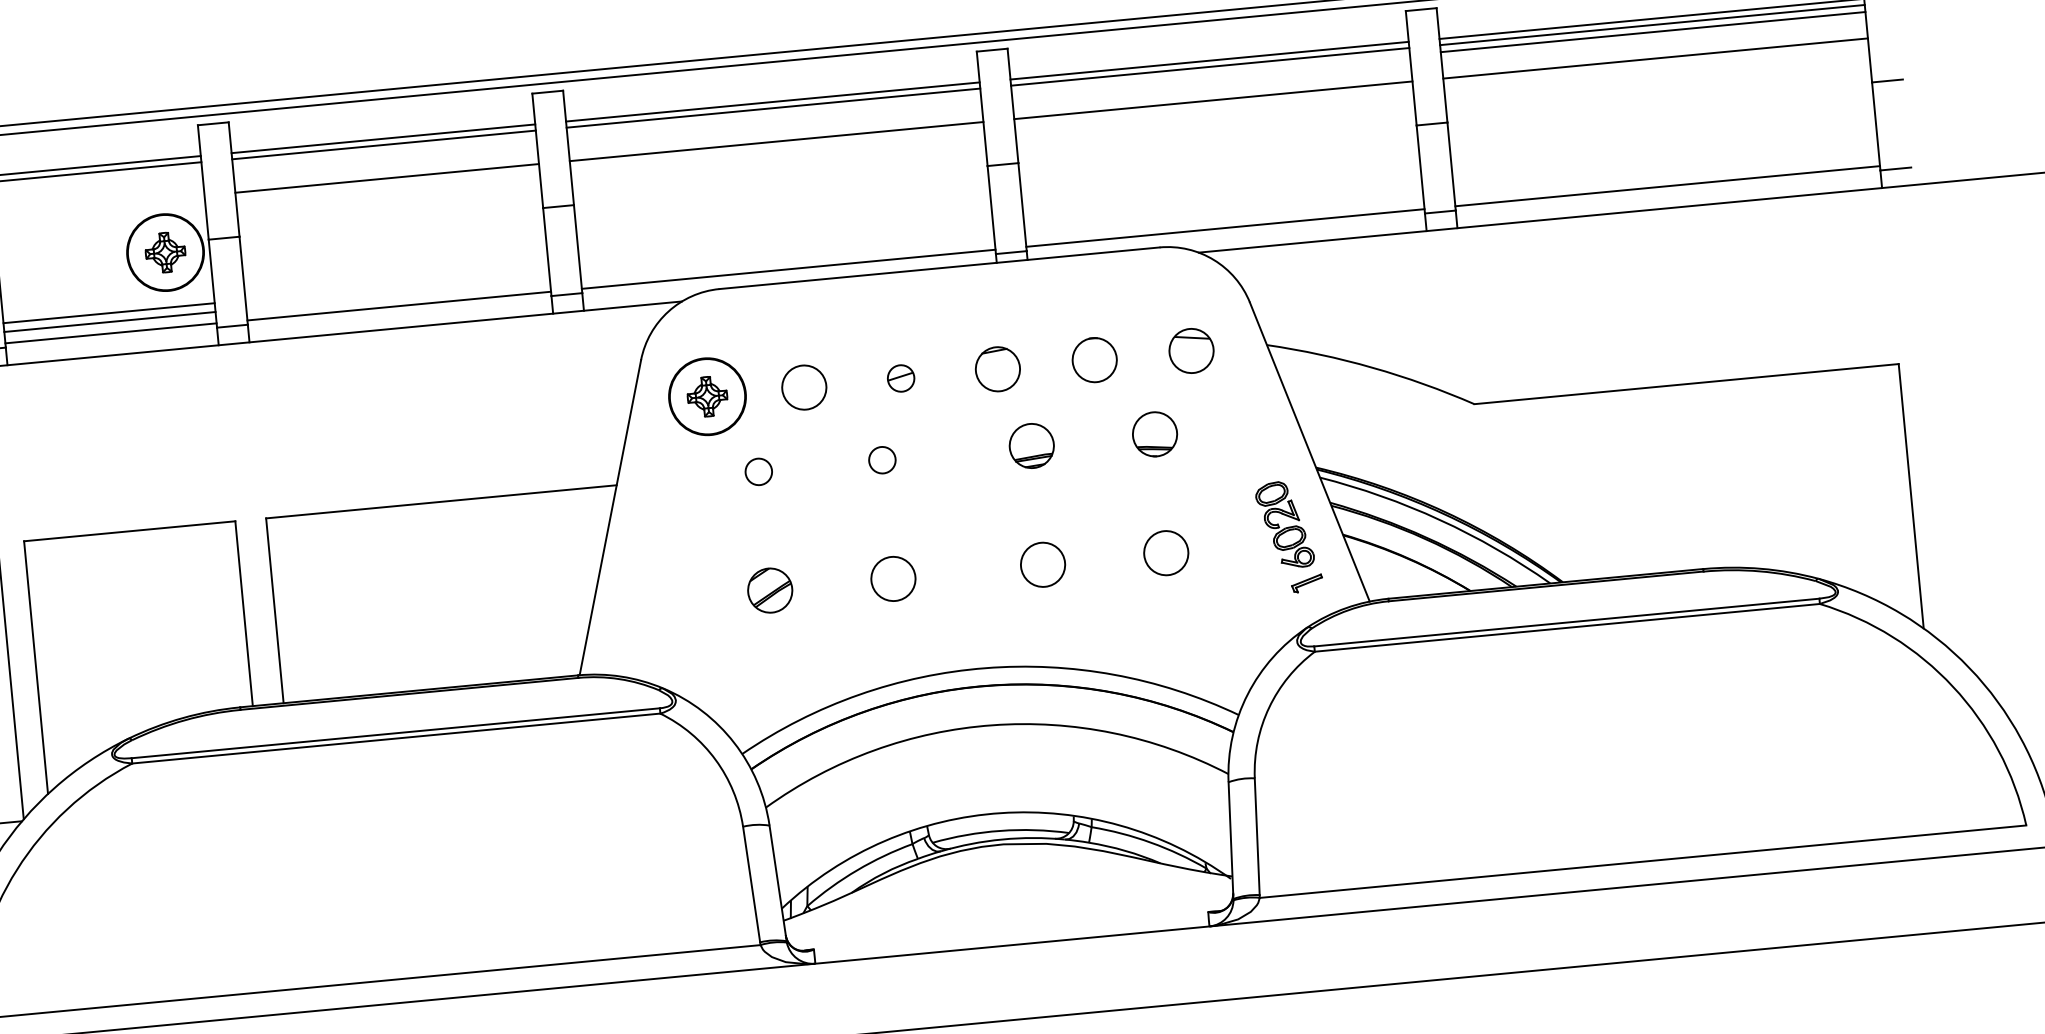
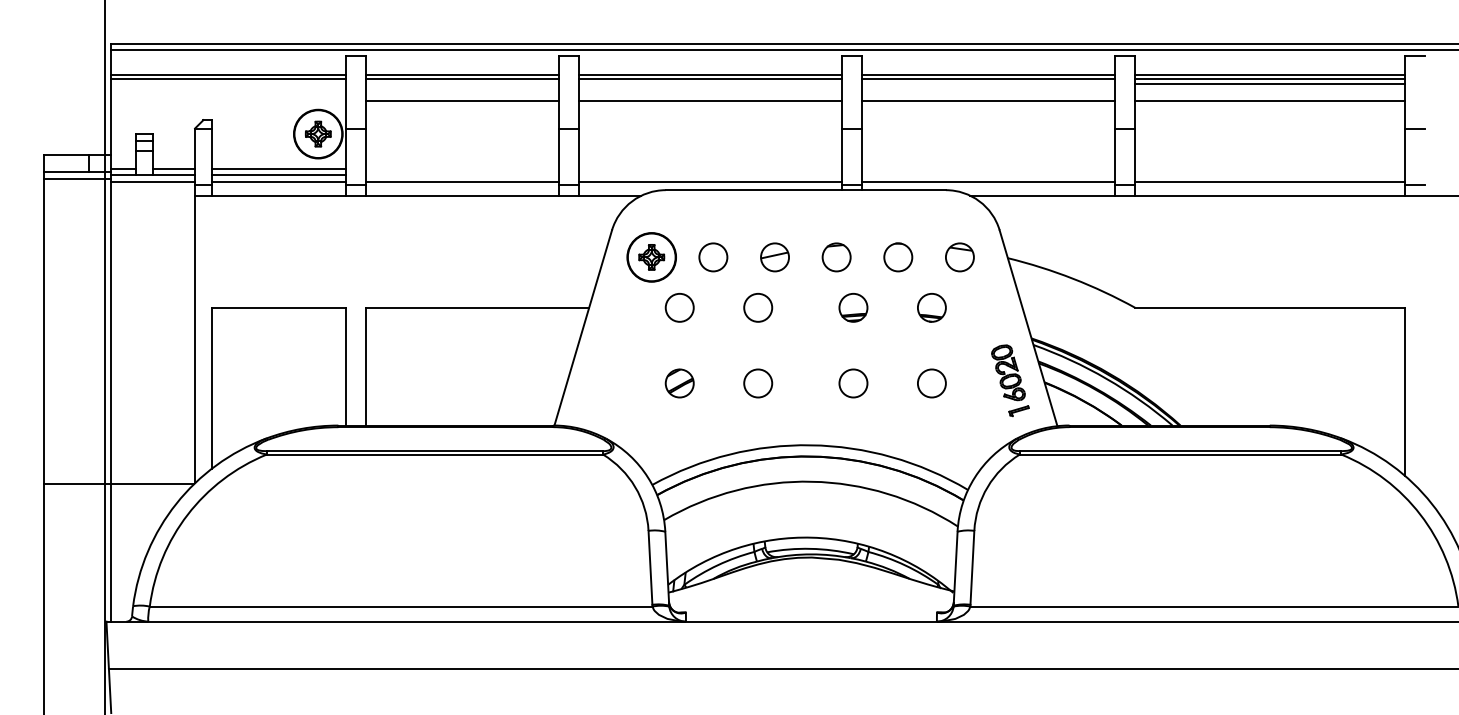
part: (900, 378) -> (774, 257), size x1.67
circle: (882, 459) -> (758, 307), size x1.67
circle: (758, 471) -> (679, 307), size x1.67

